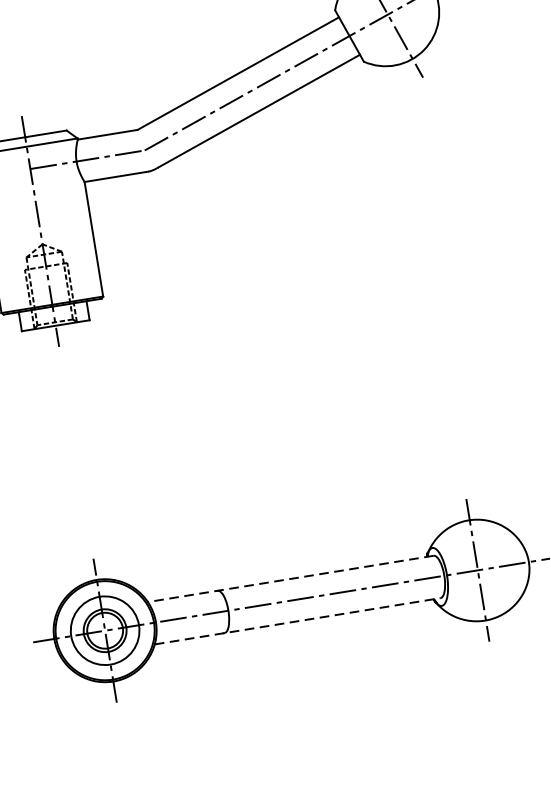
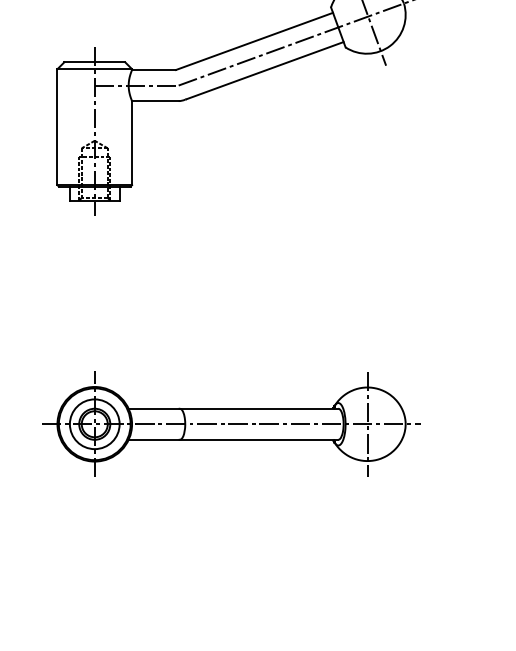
line: (290, 578) -> (233, 408), dashed -> solid
line: (297, 620) -> (233, 439), dashed -> solid

